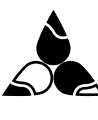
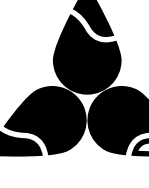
fill: (32, 77) -> (45, 119), added

